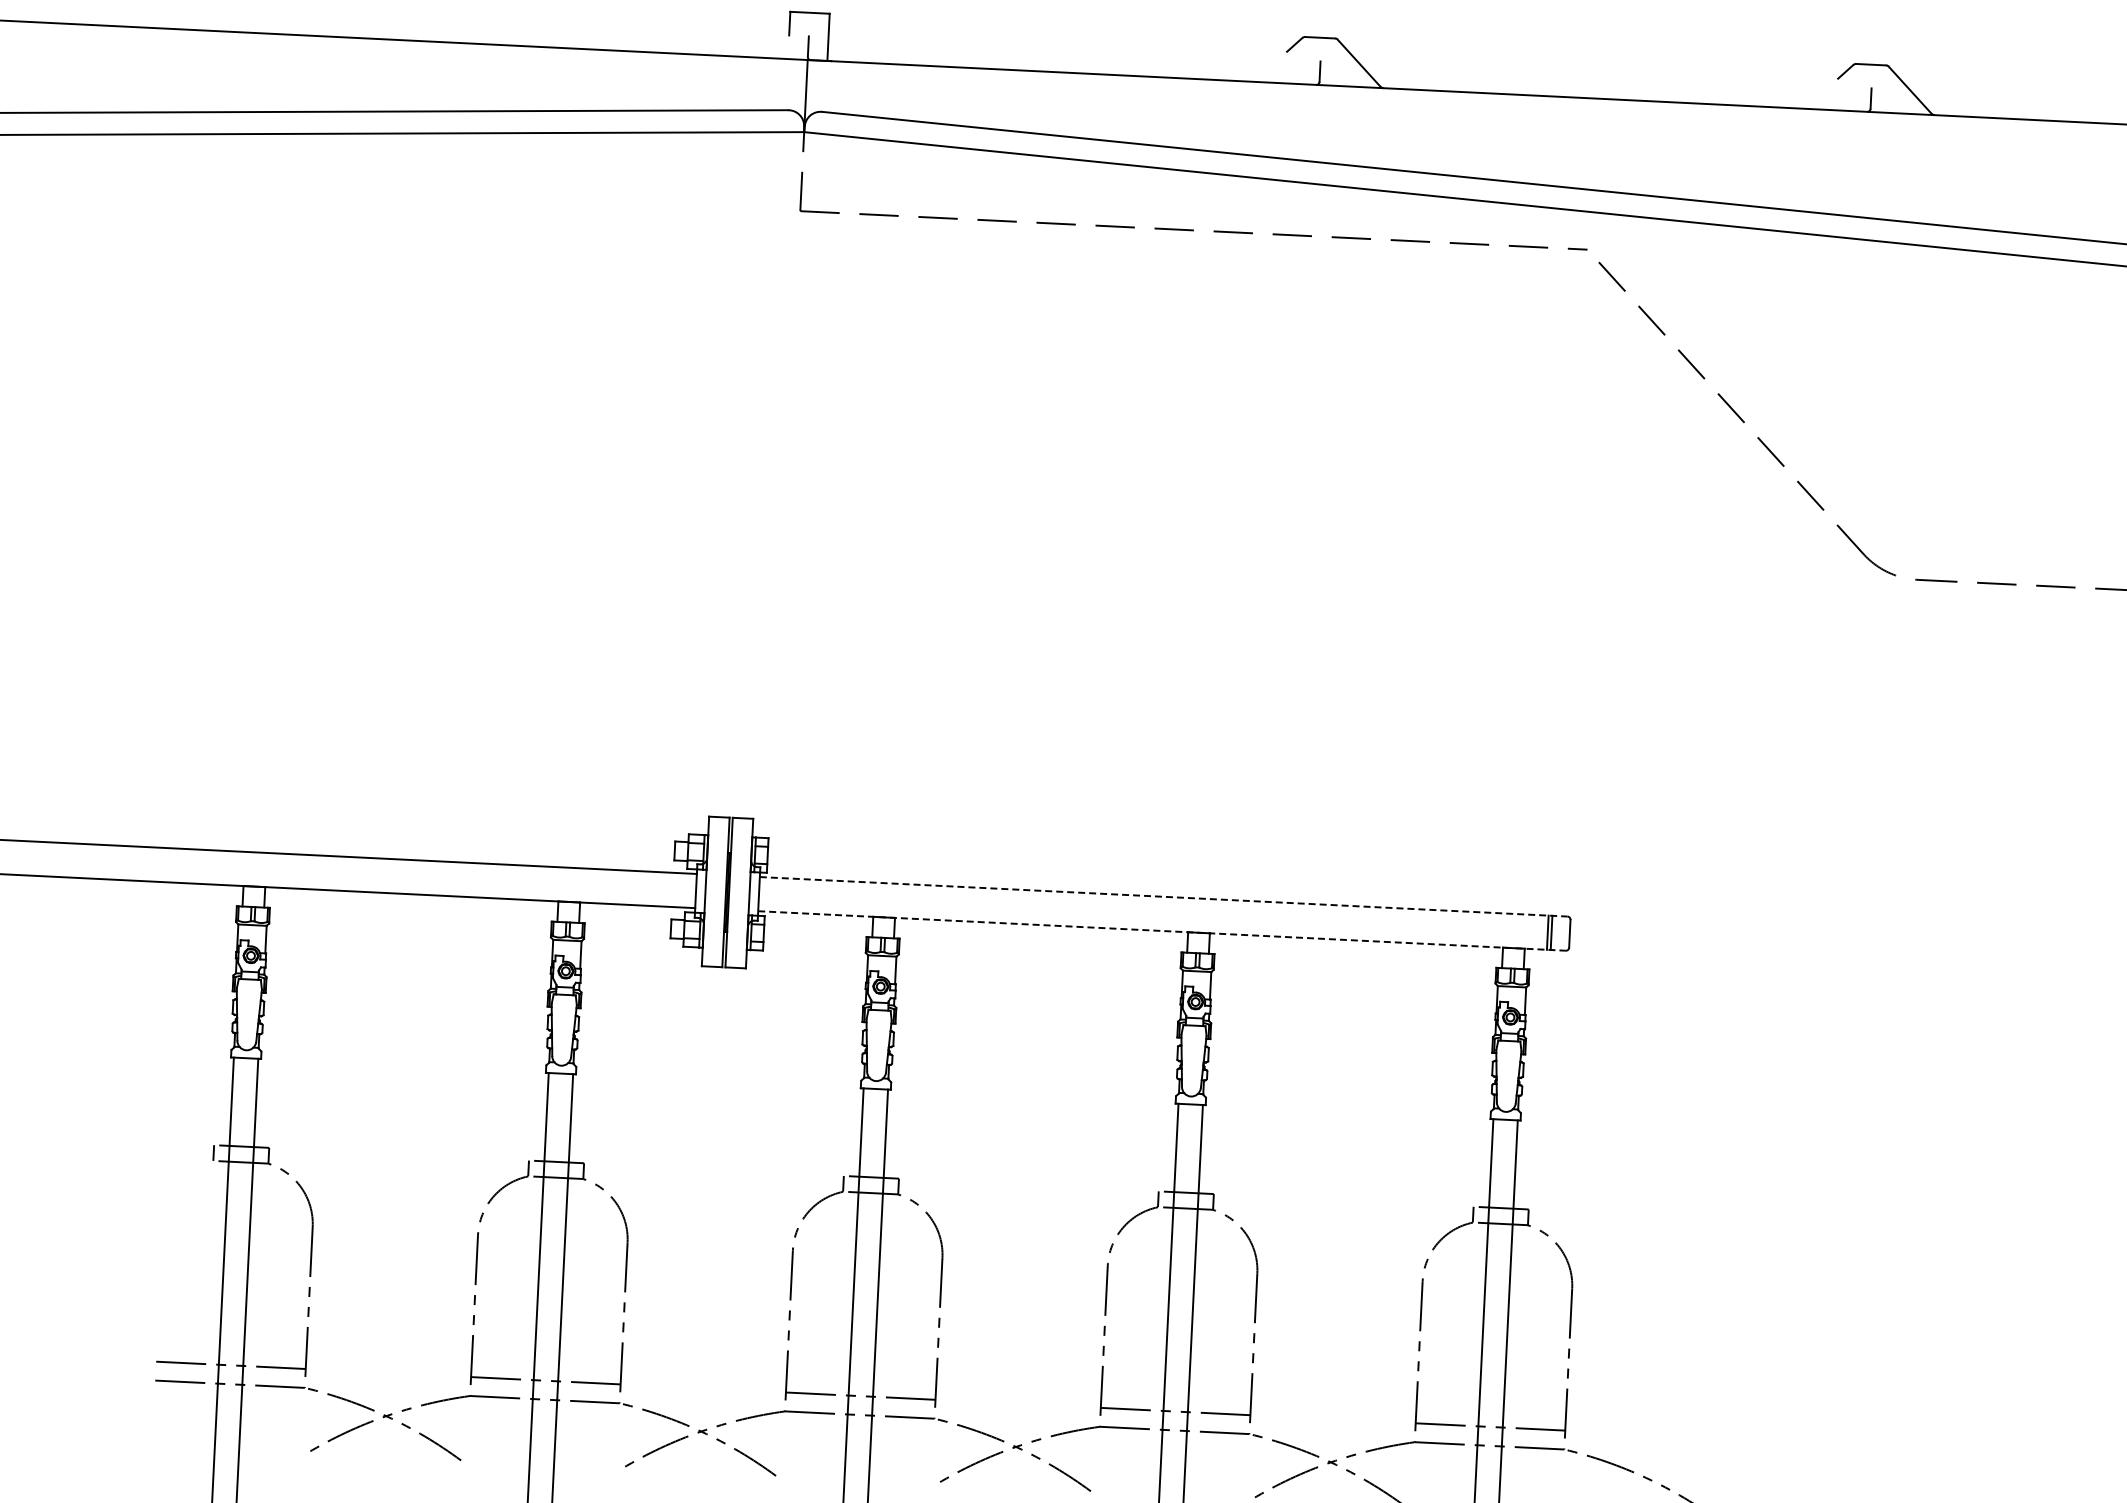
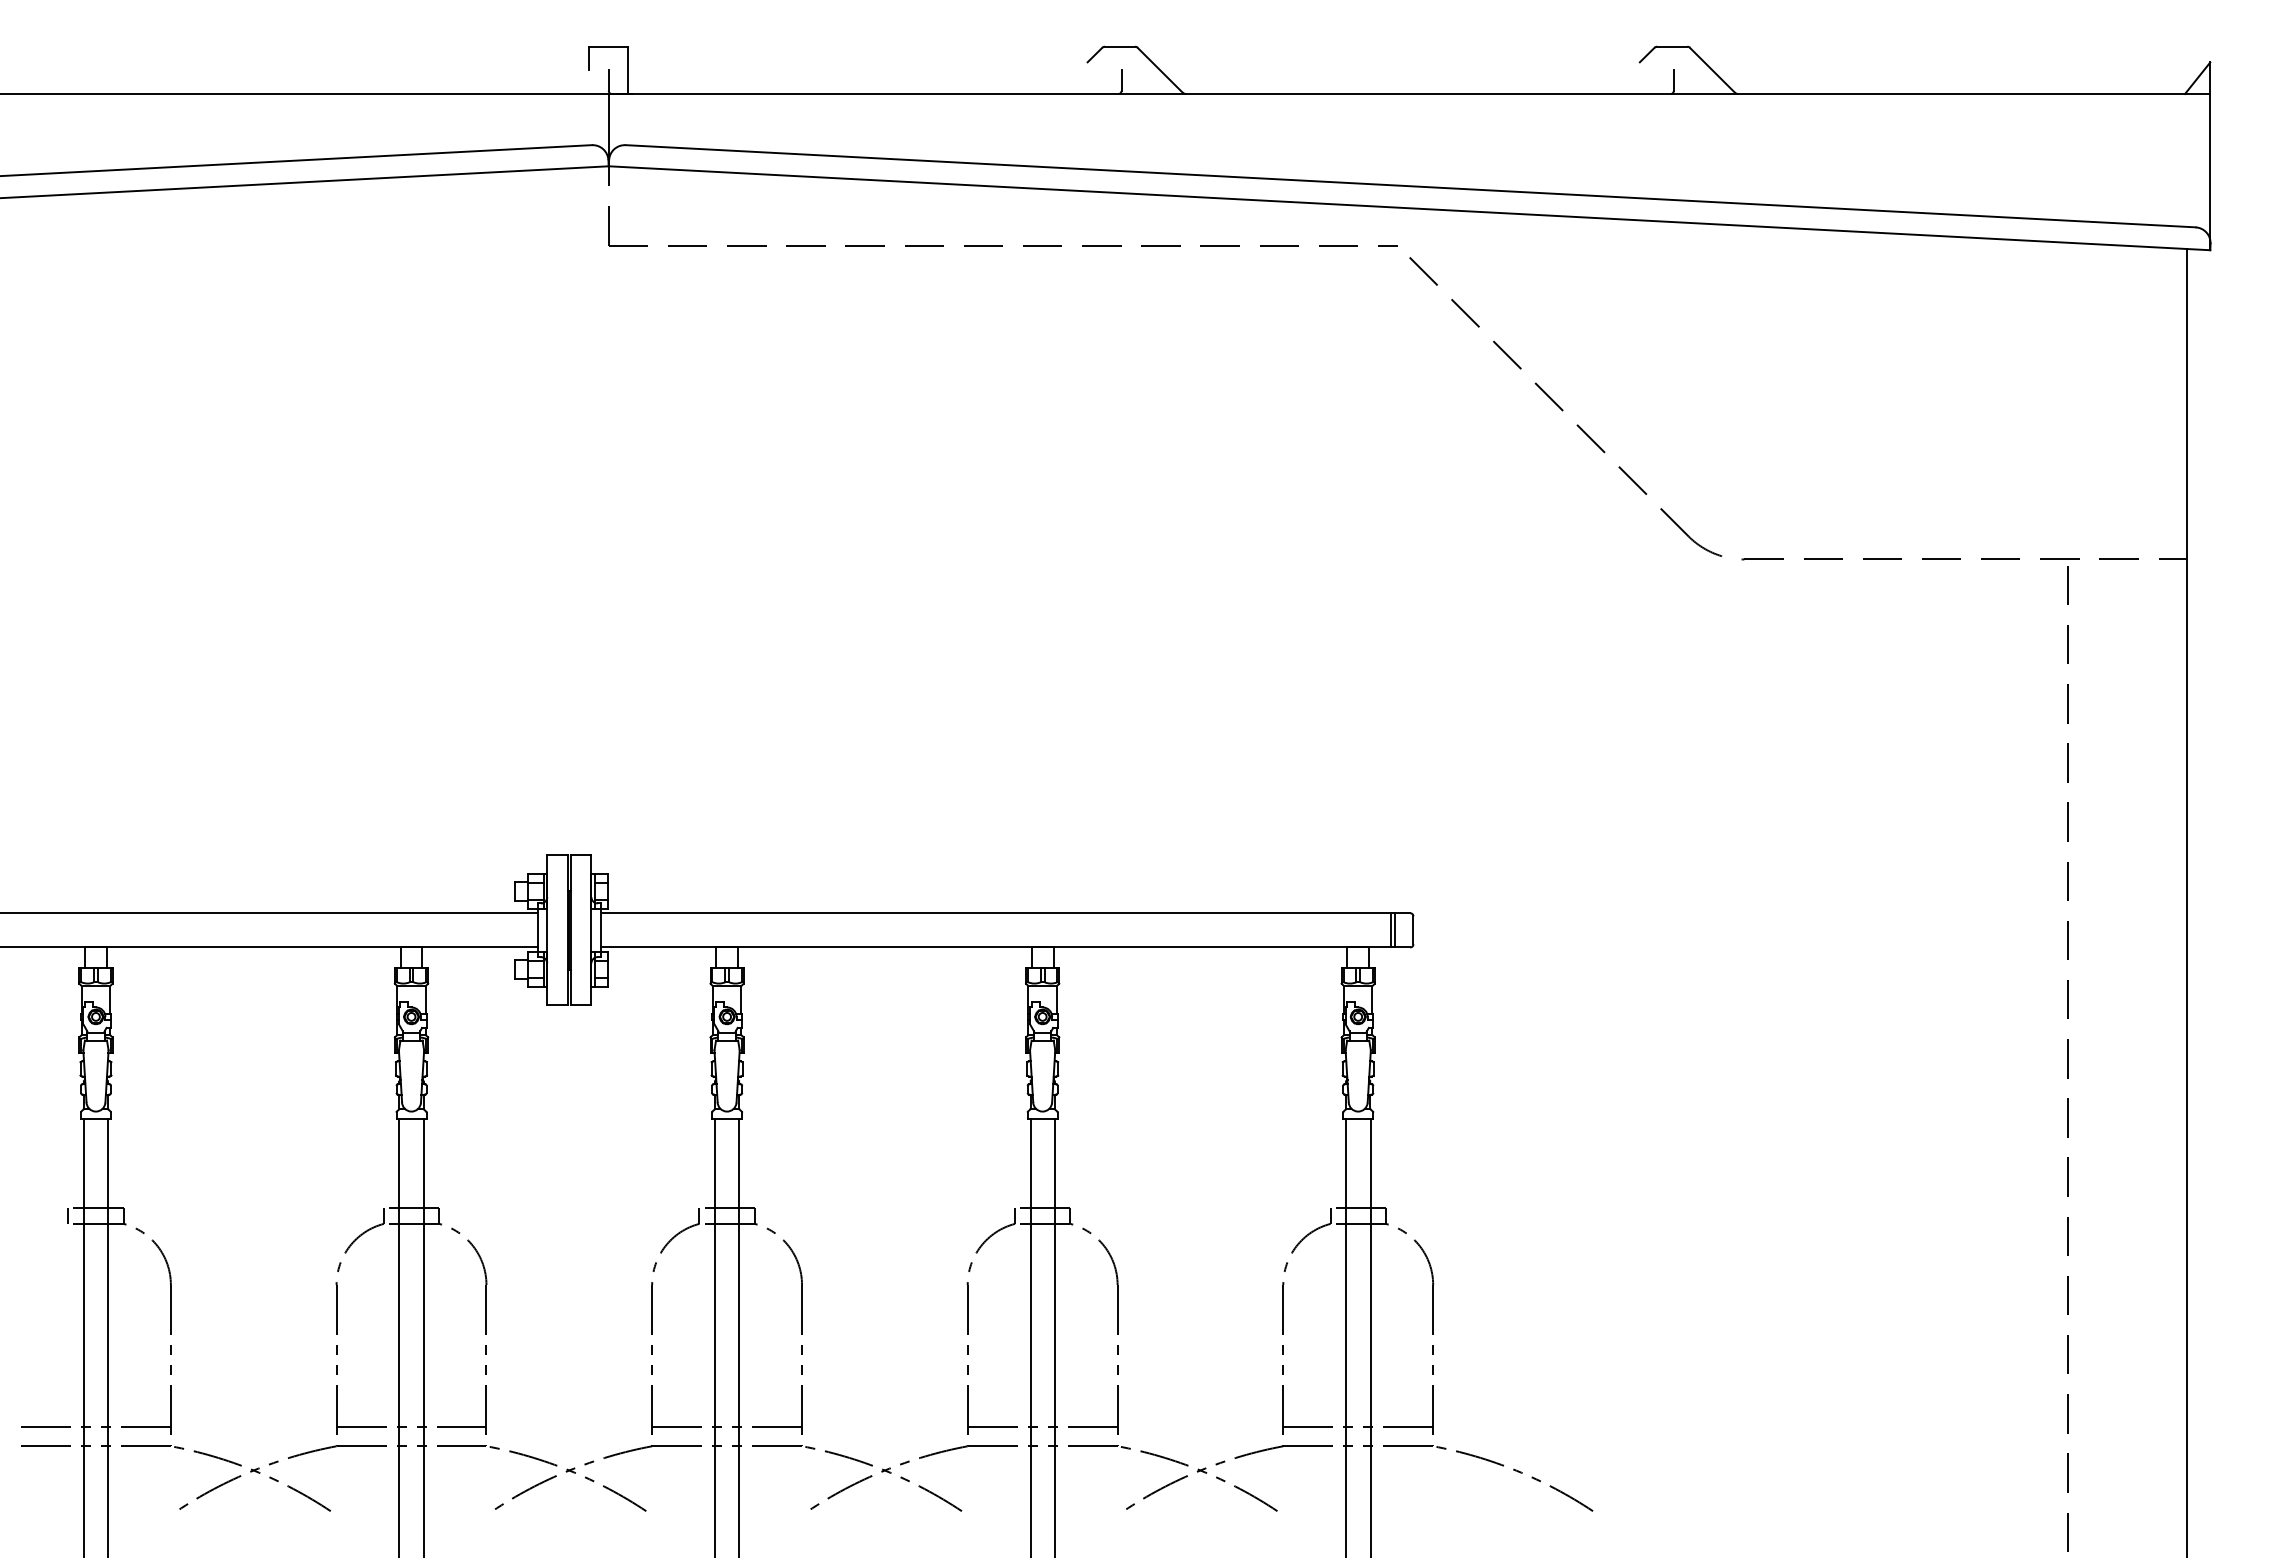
line: (1163, 897) -> (1005, 913), dashed -> solid
line: (1161, 930) -> (1005, 947), dashed -> solid

